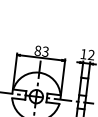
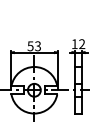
text: (37, 51) -> (30, 46), 83 -> 53

